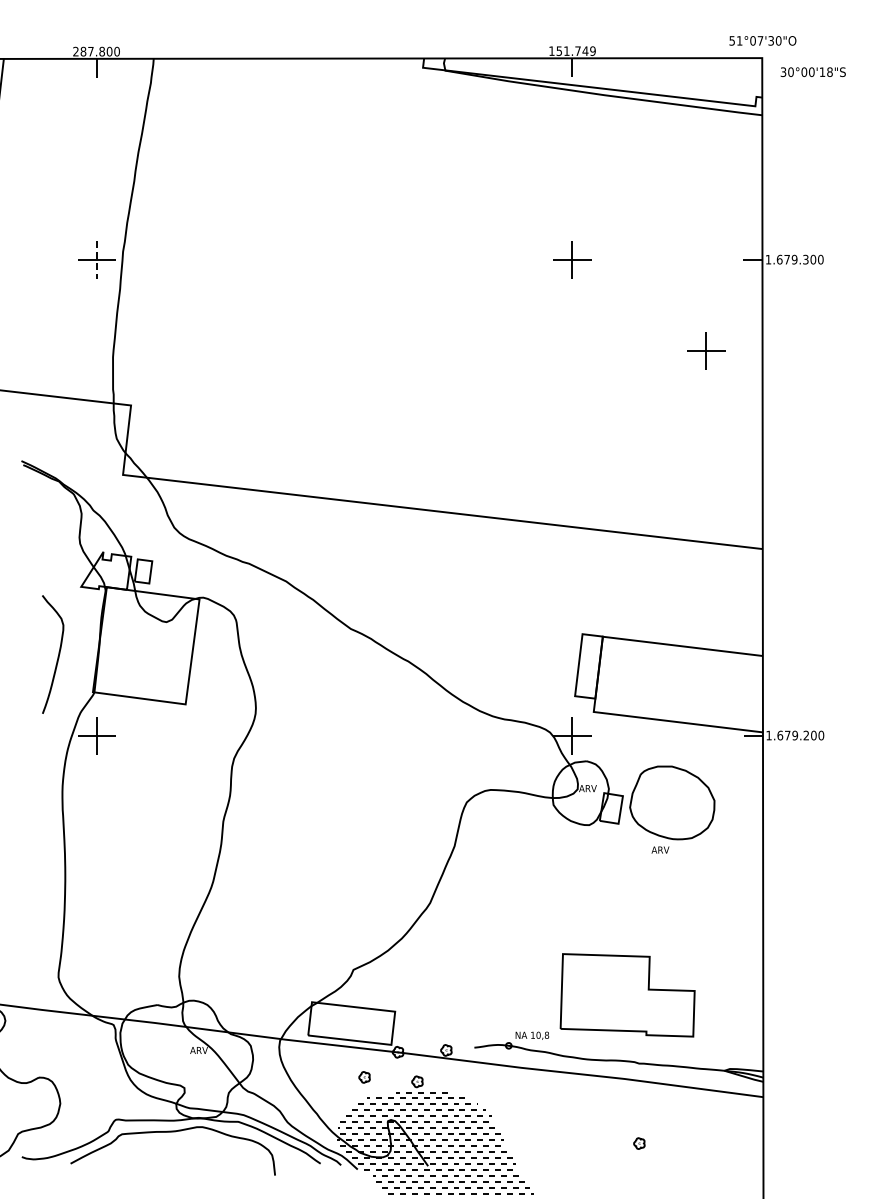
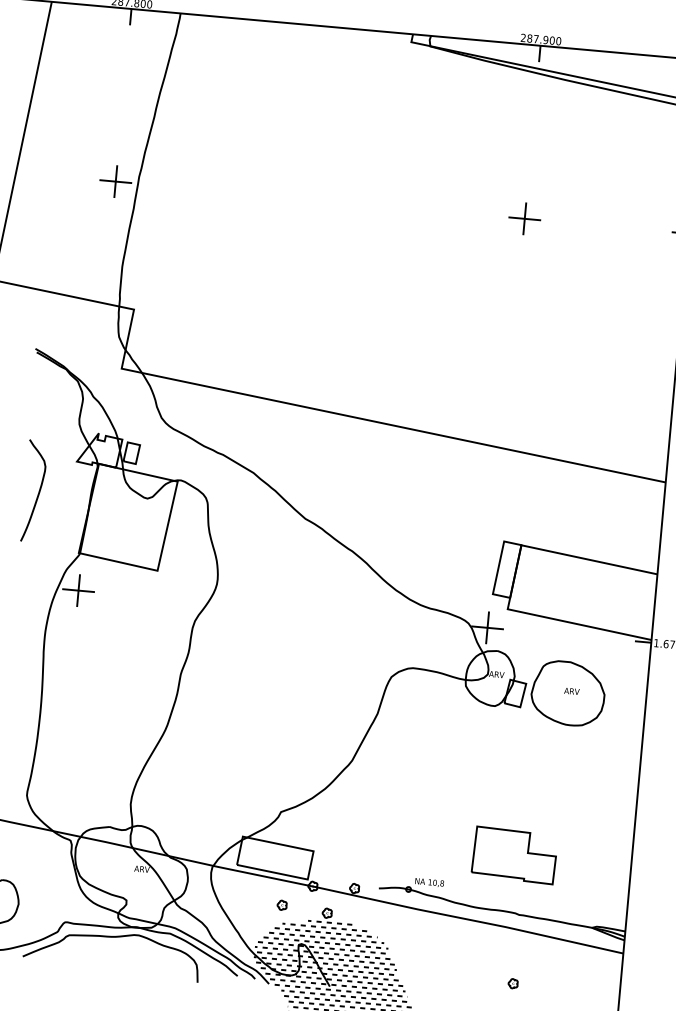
text: (572, 50) -> (541, 39), 151.749 -> 287.900
line: (96, 260) -> (115, 182), dashed -> solid
part: (706, 350) -> (632, 307), removed
curve: (57, 656) -> (37, 493), moved
text: (660, 849) -> (571, 690), moved
part: (627, 995) -> (514, 855), size x0.71

